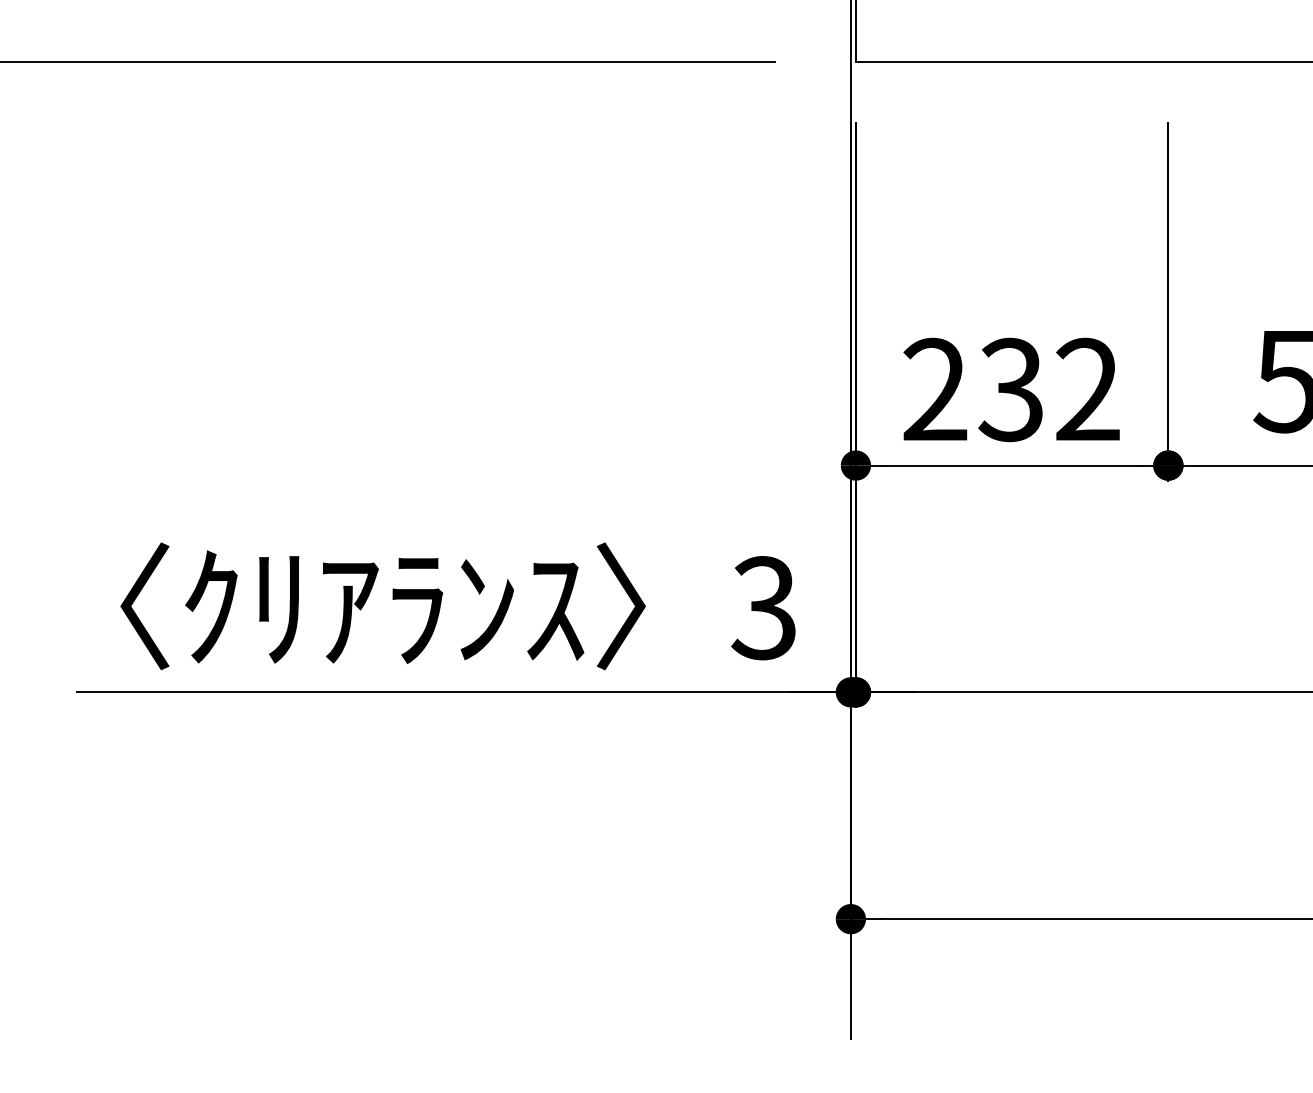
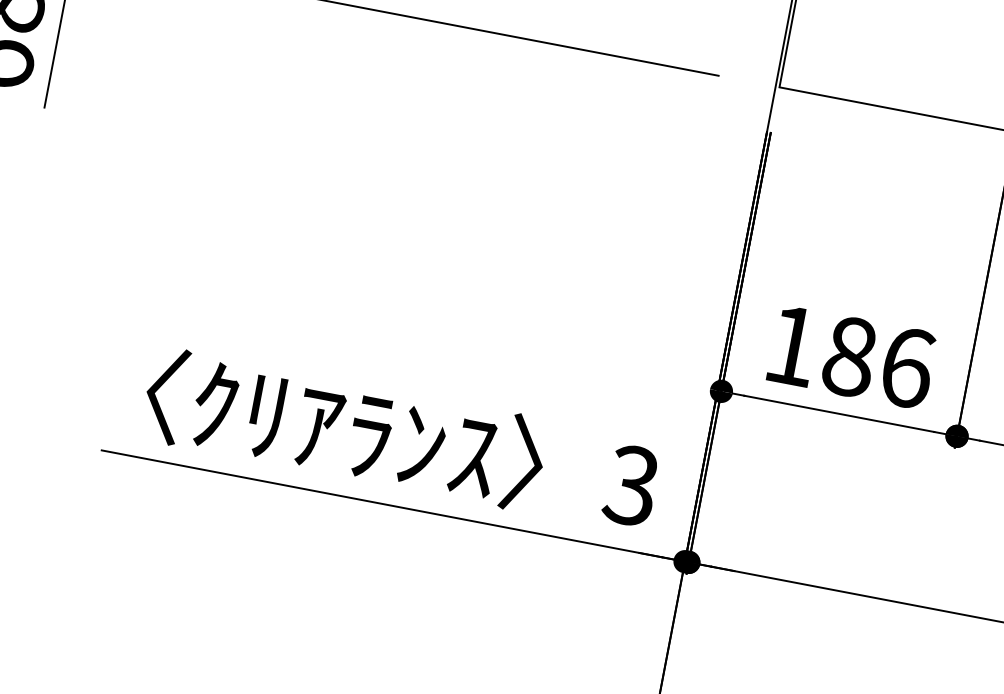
text: (1011, 389) -> (849, 356), 232 -> 186

